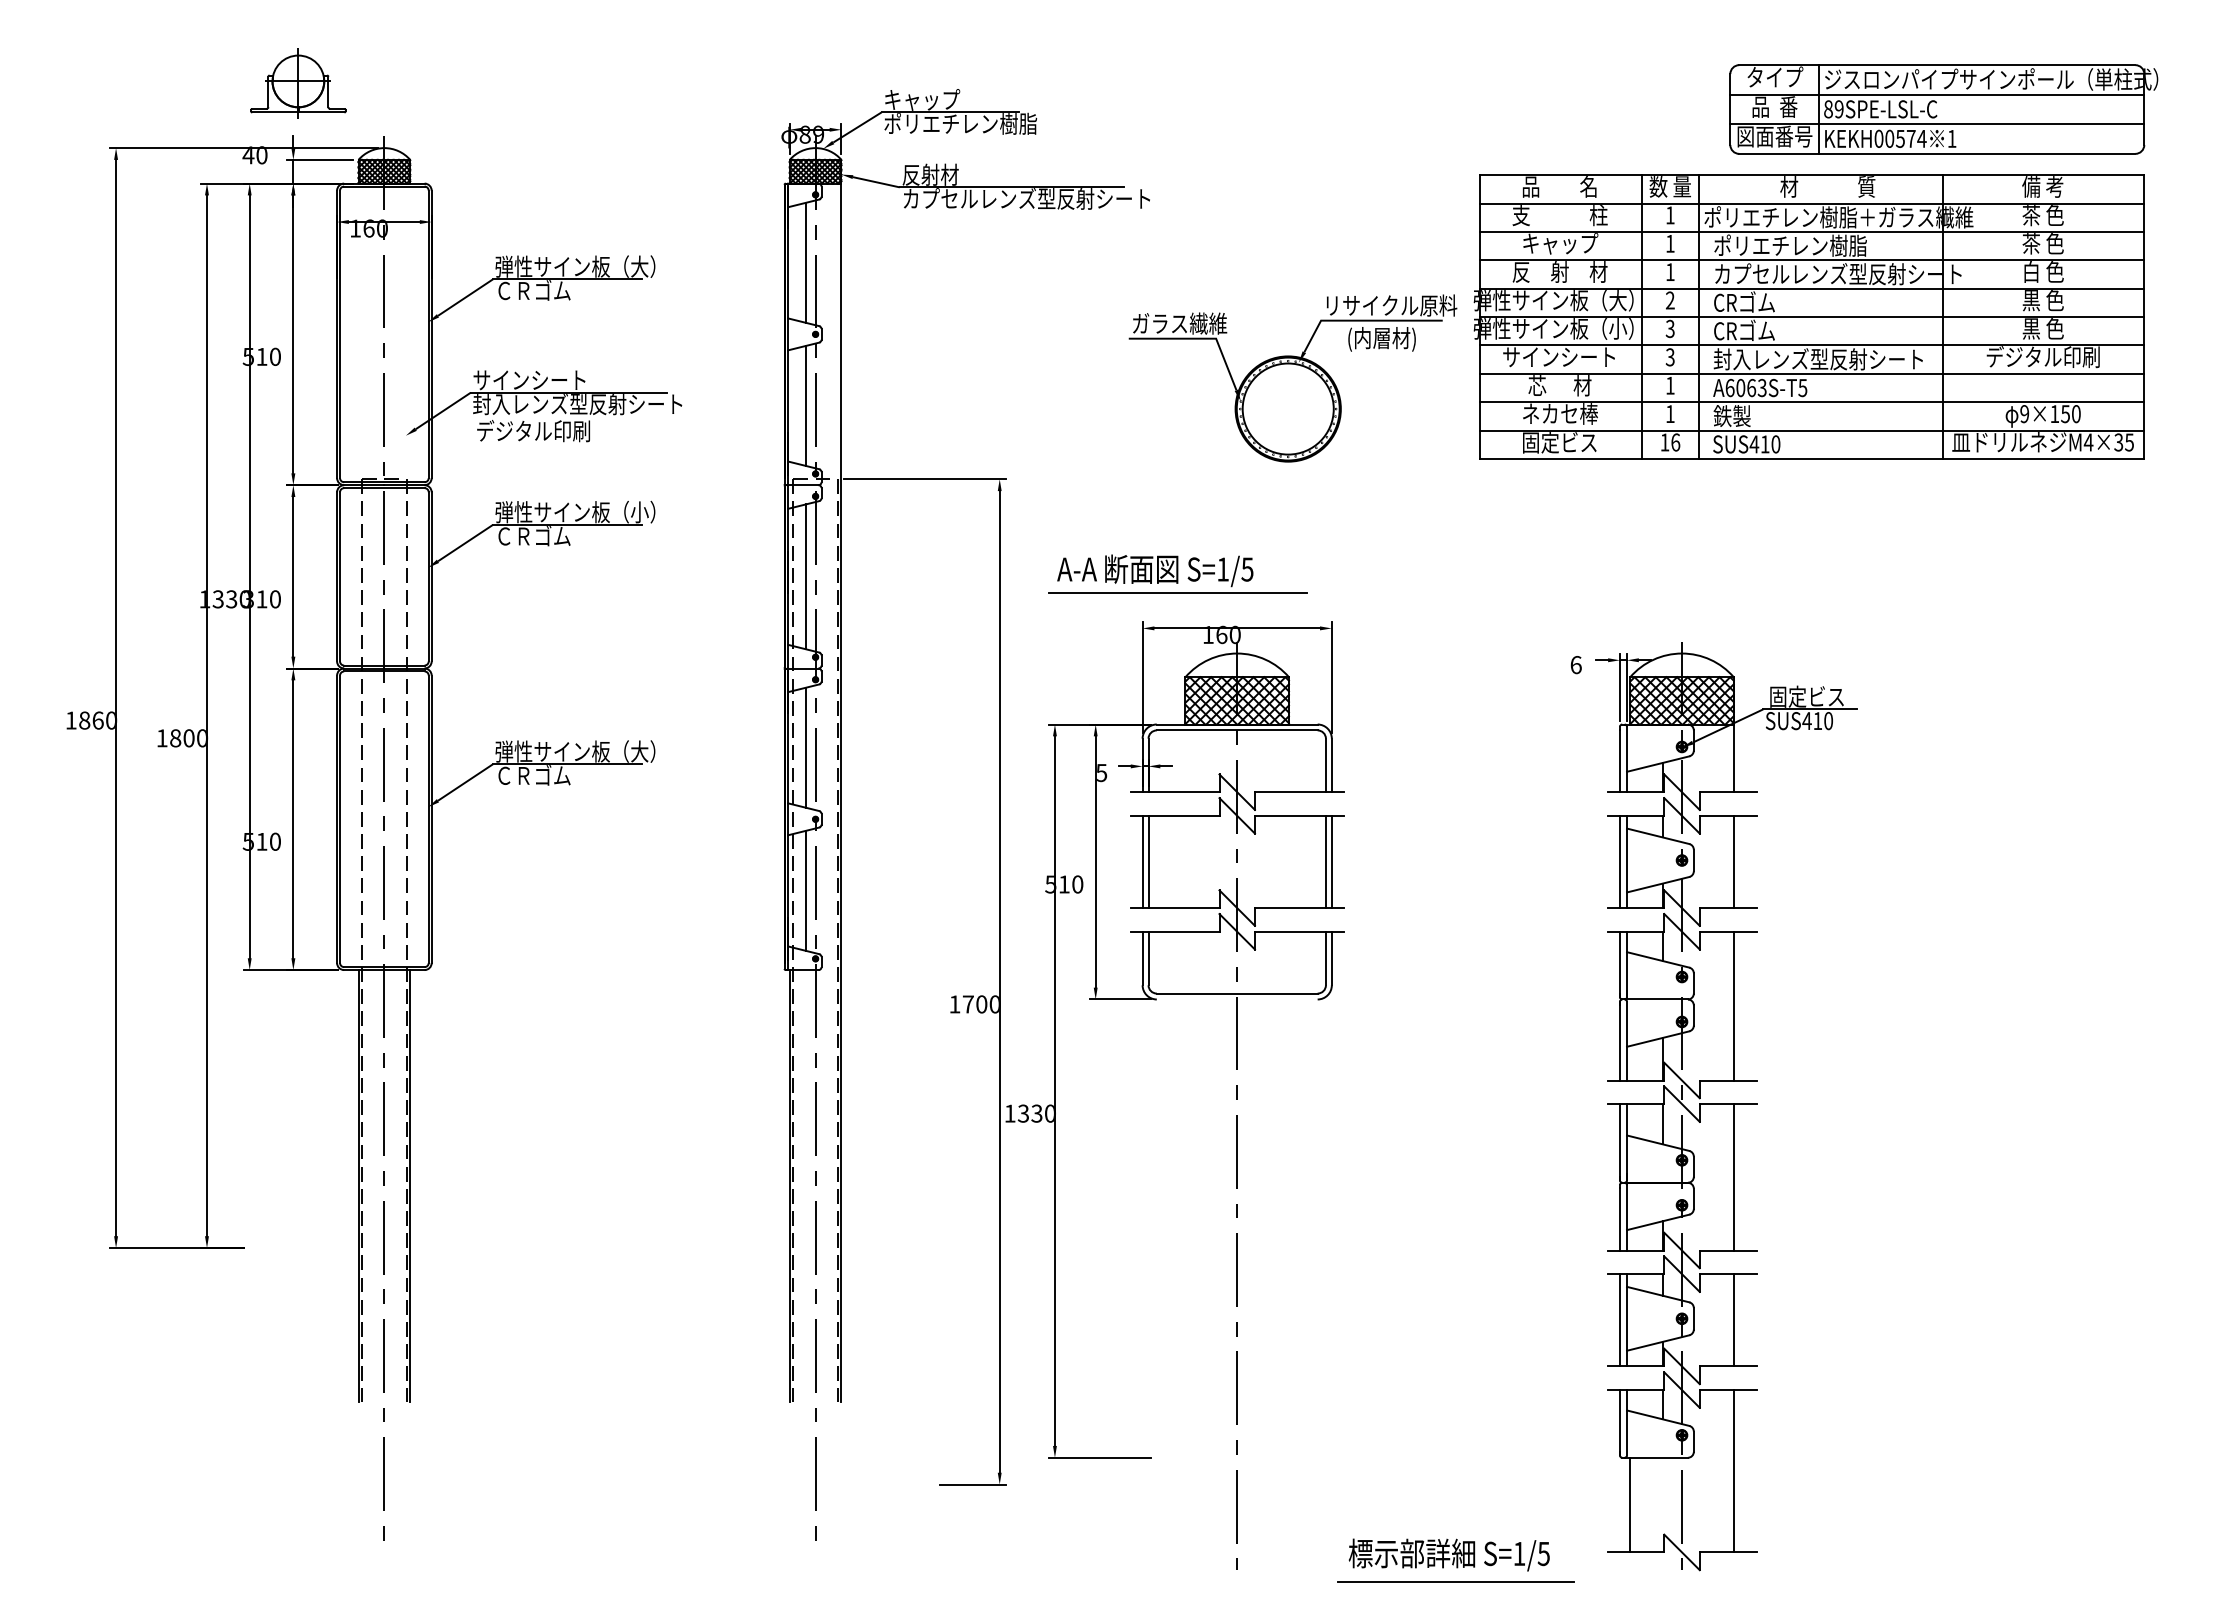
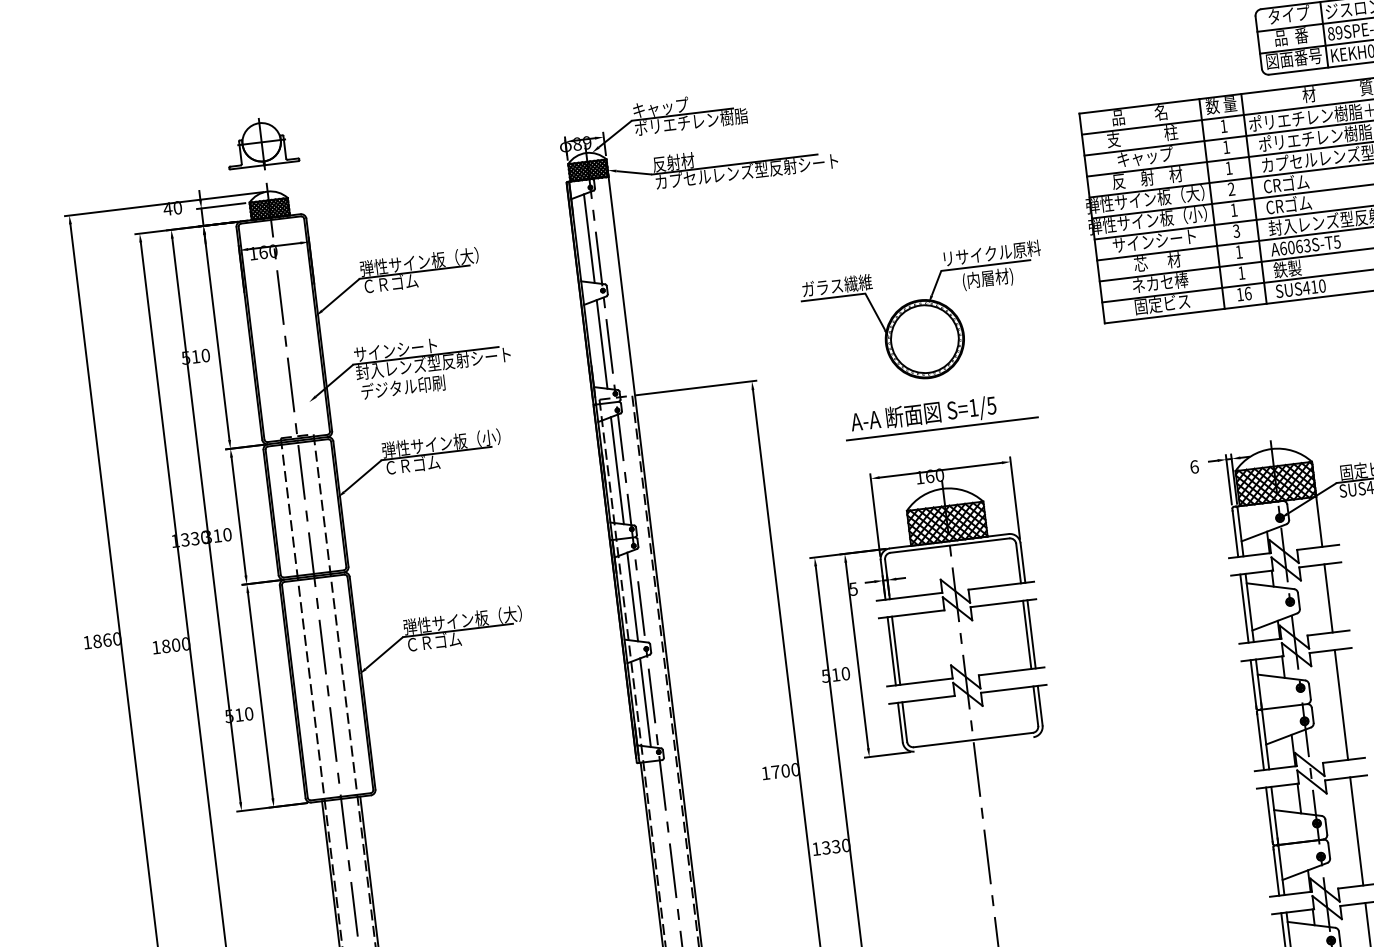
part: (298, 83) -> (261, 143), moved
text: (1669, 328) -> (1233, 209), 3 -> 1
part: (1292, 378) -> (925, 316), moved
part: (1177, 573) -> (940, 414), moved

